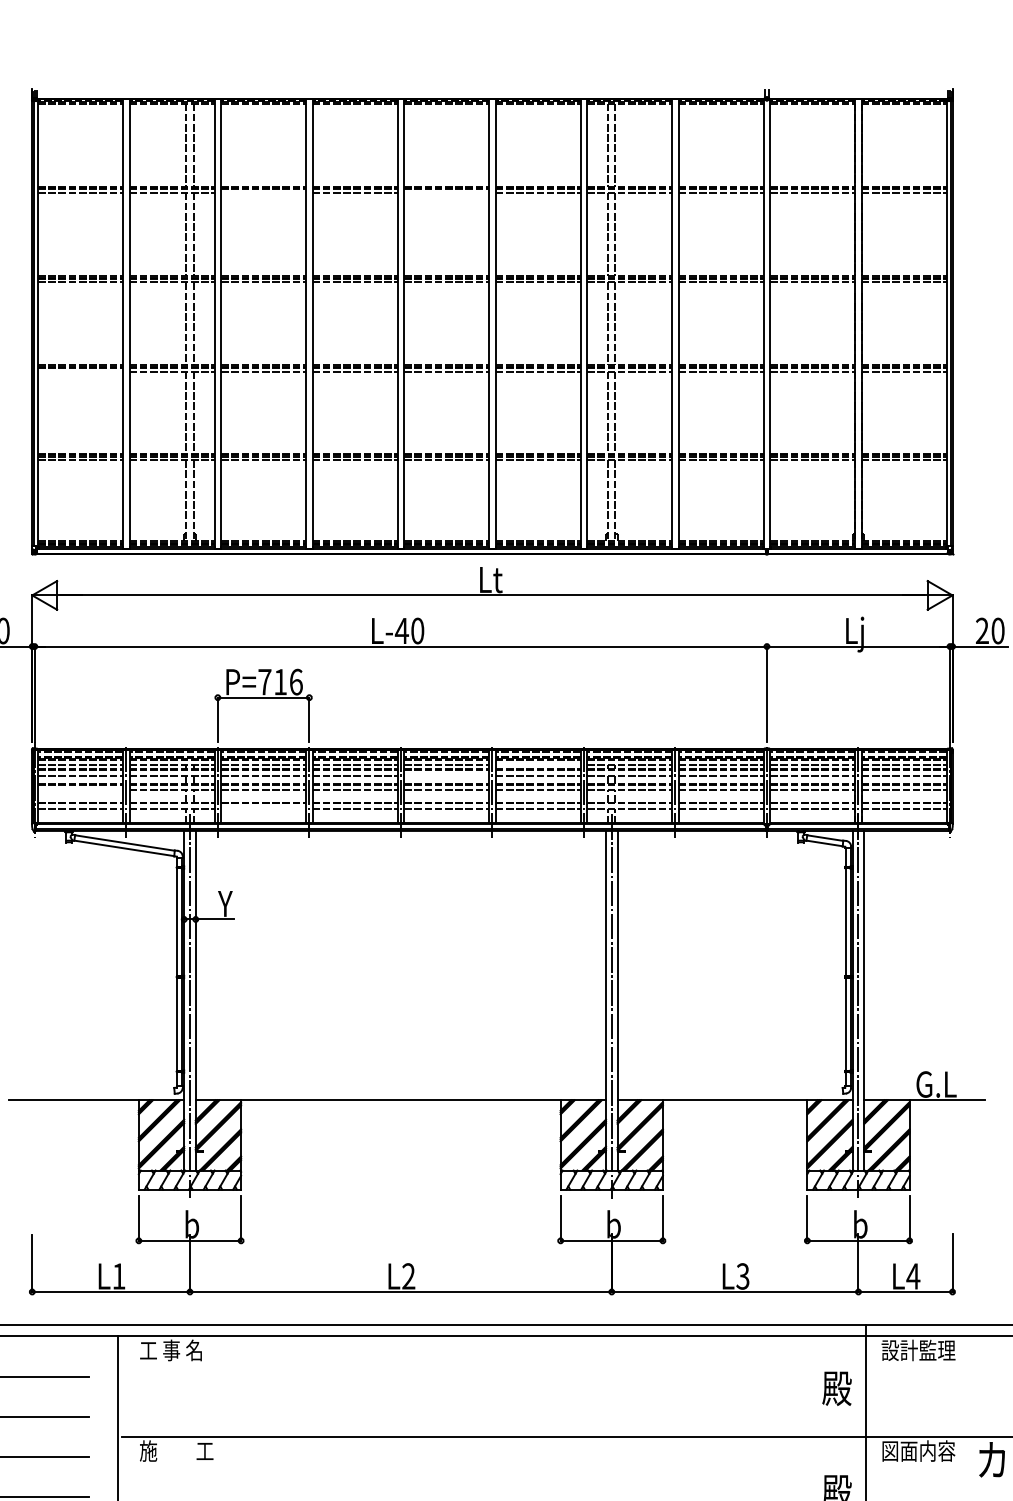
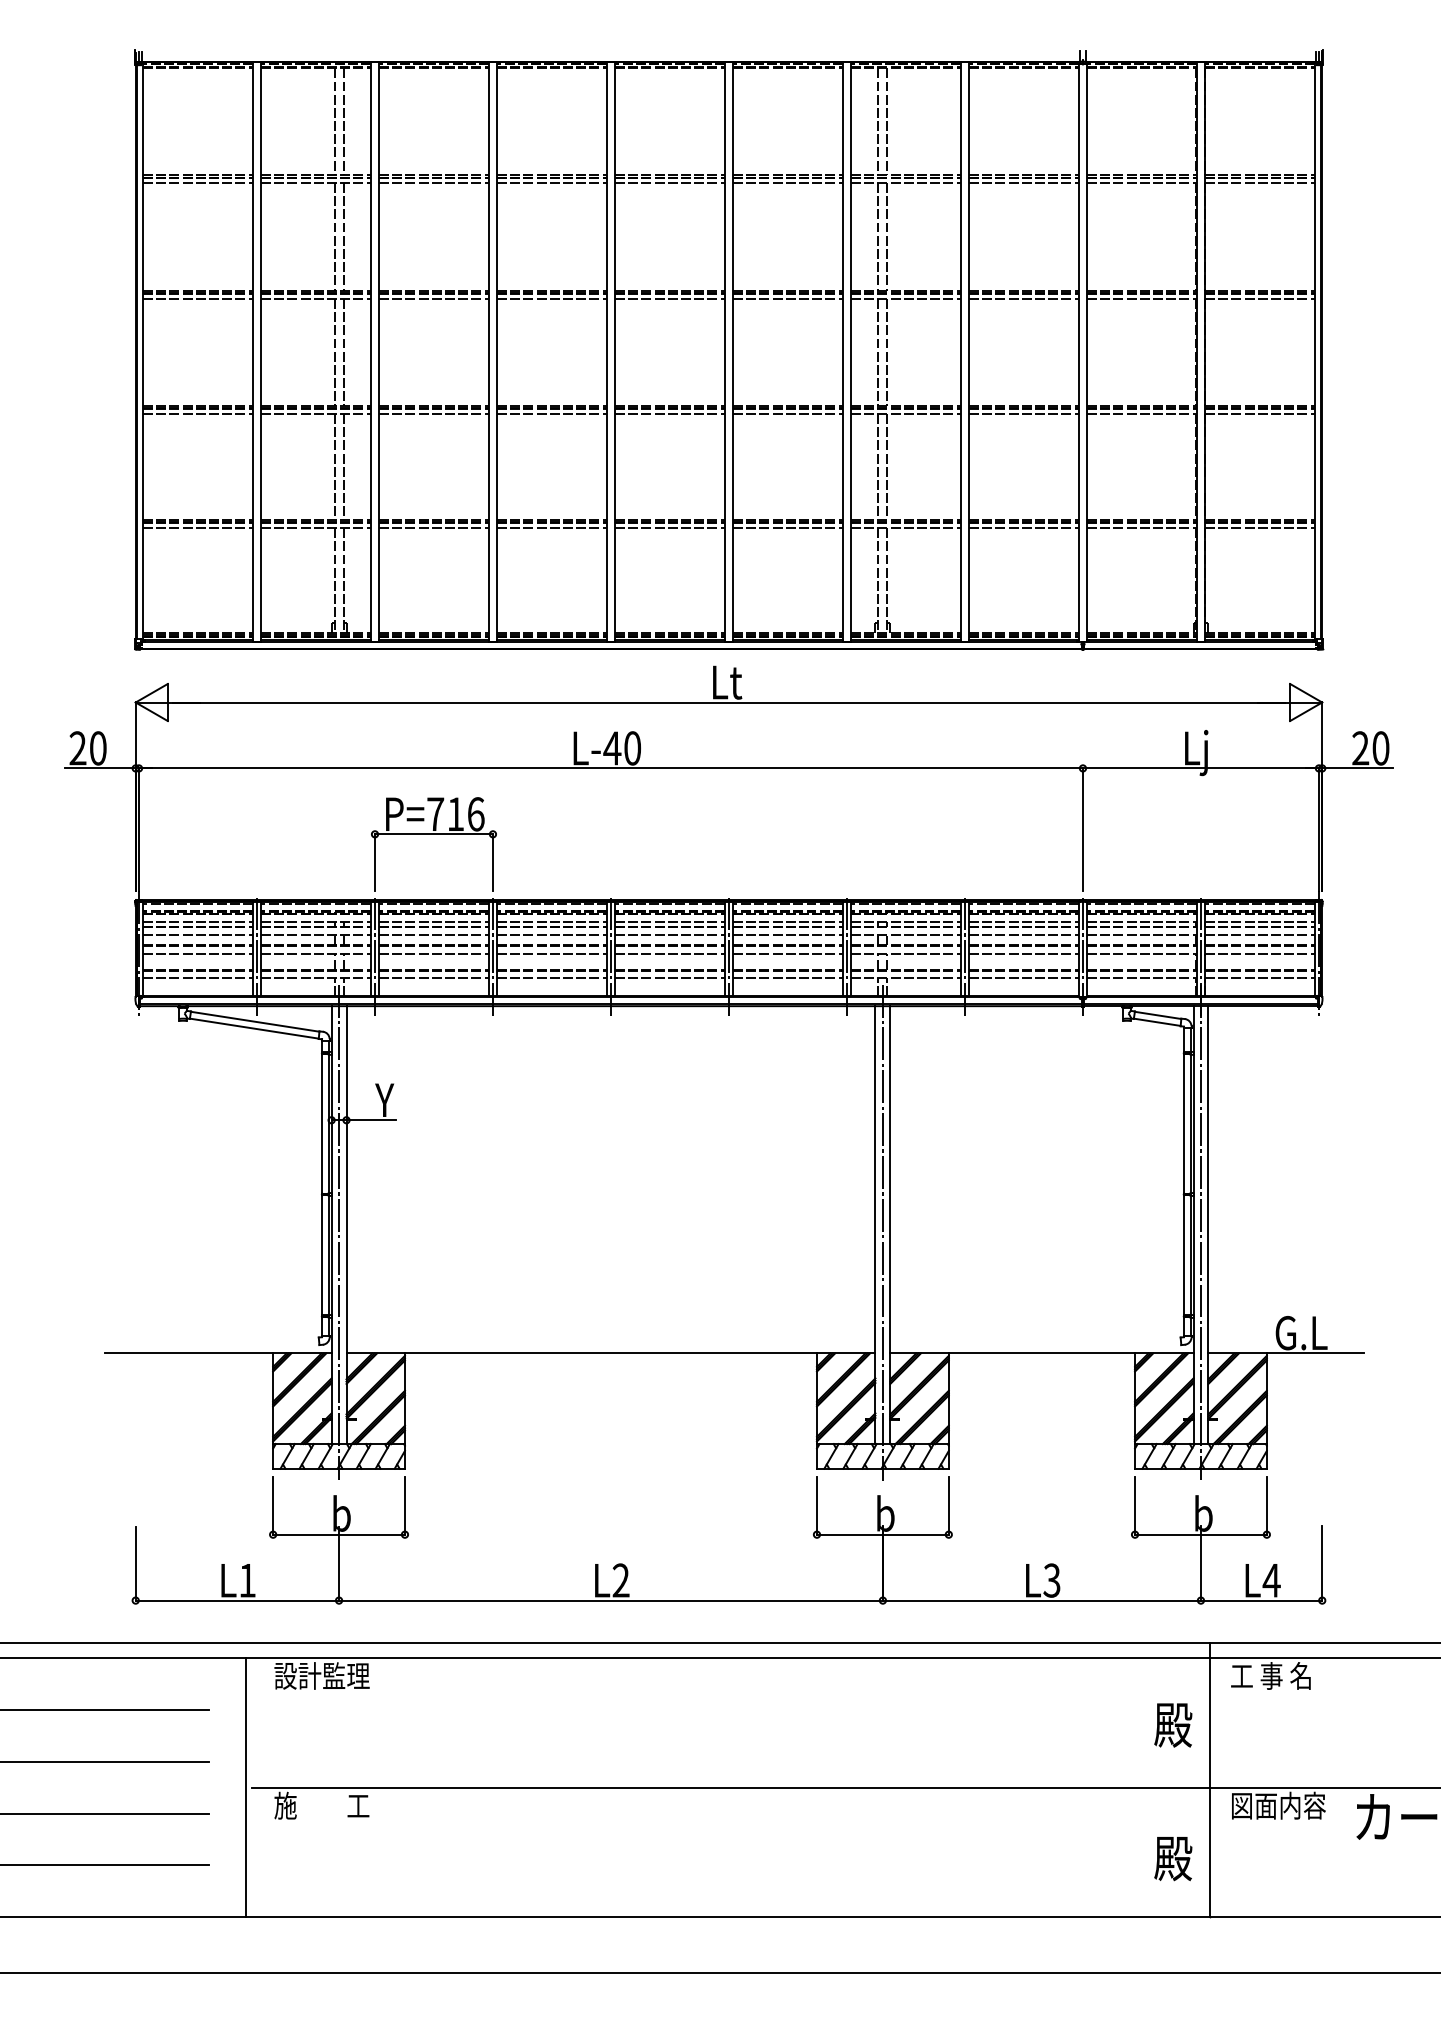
line: (263, 192) -> (433, 183), added
line: (446, 192) -> (669, 183), added
line: (80, 372) -> (197, 414), added
line: (537, 765) -> (787, 921), added
line: (446, 775) -> (669, 934), added
line: (80, 790) -> (197, 953), added
line: (263, 808) -> (433, 977), added
text: (176, 1350) -> (321, 1675), 工 事 名 -> 設計監理
text: (918, 1350) -> (1278, 1675), 設計監理 -> 工 事 名

